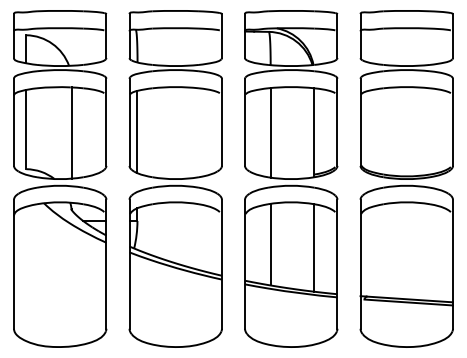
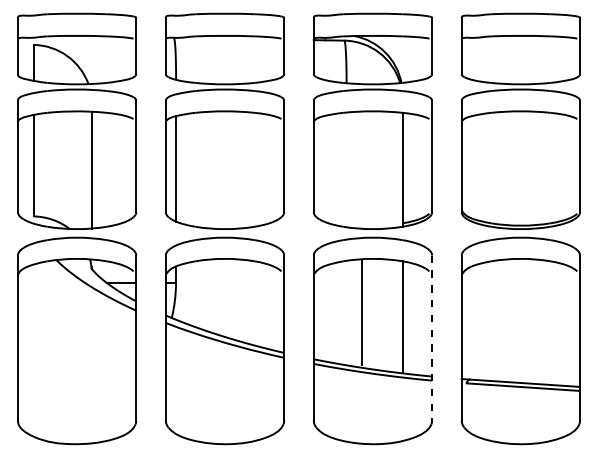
line: (270, 132) -> (346, 169), removed
line: (270, 244) -> (362, 312), moved
line: (337, 264) -> (432, 338), solid -> dashed

